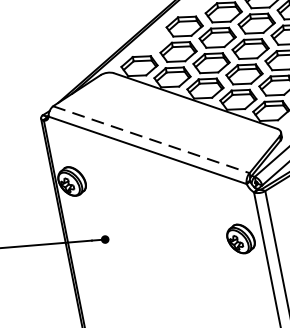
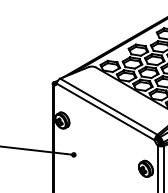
line: (152, 139) -> (109, 106), dashed -> solid

